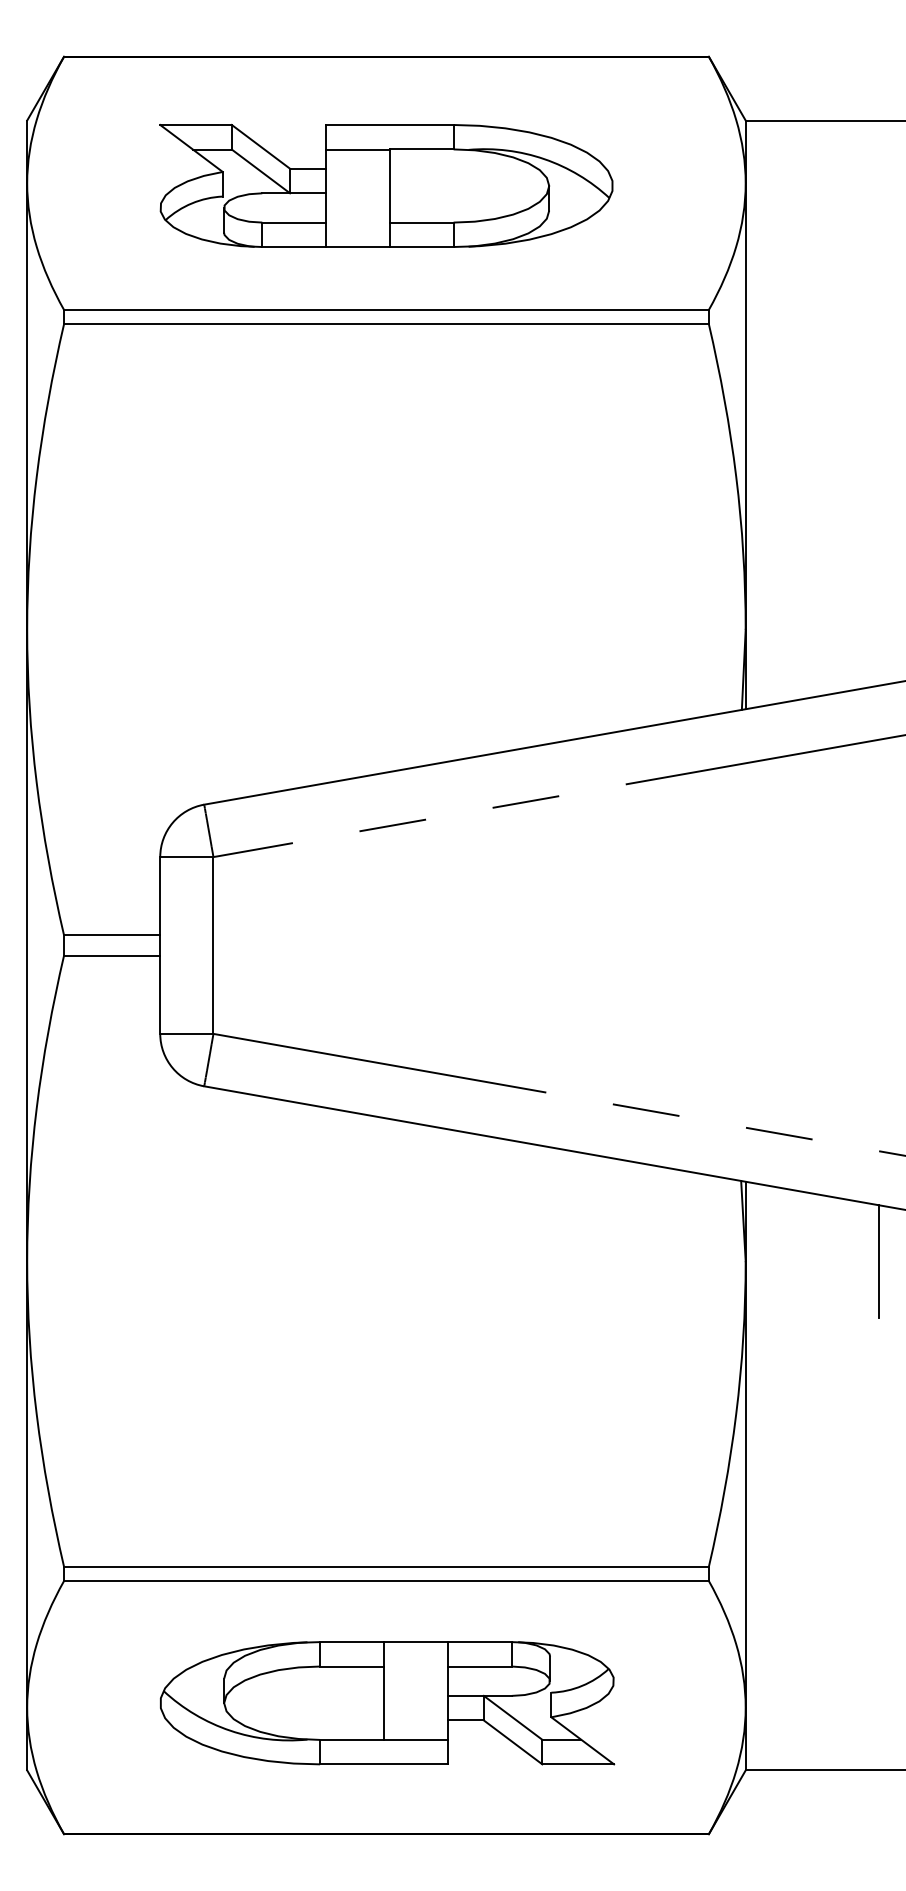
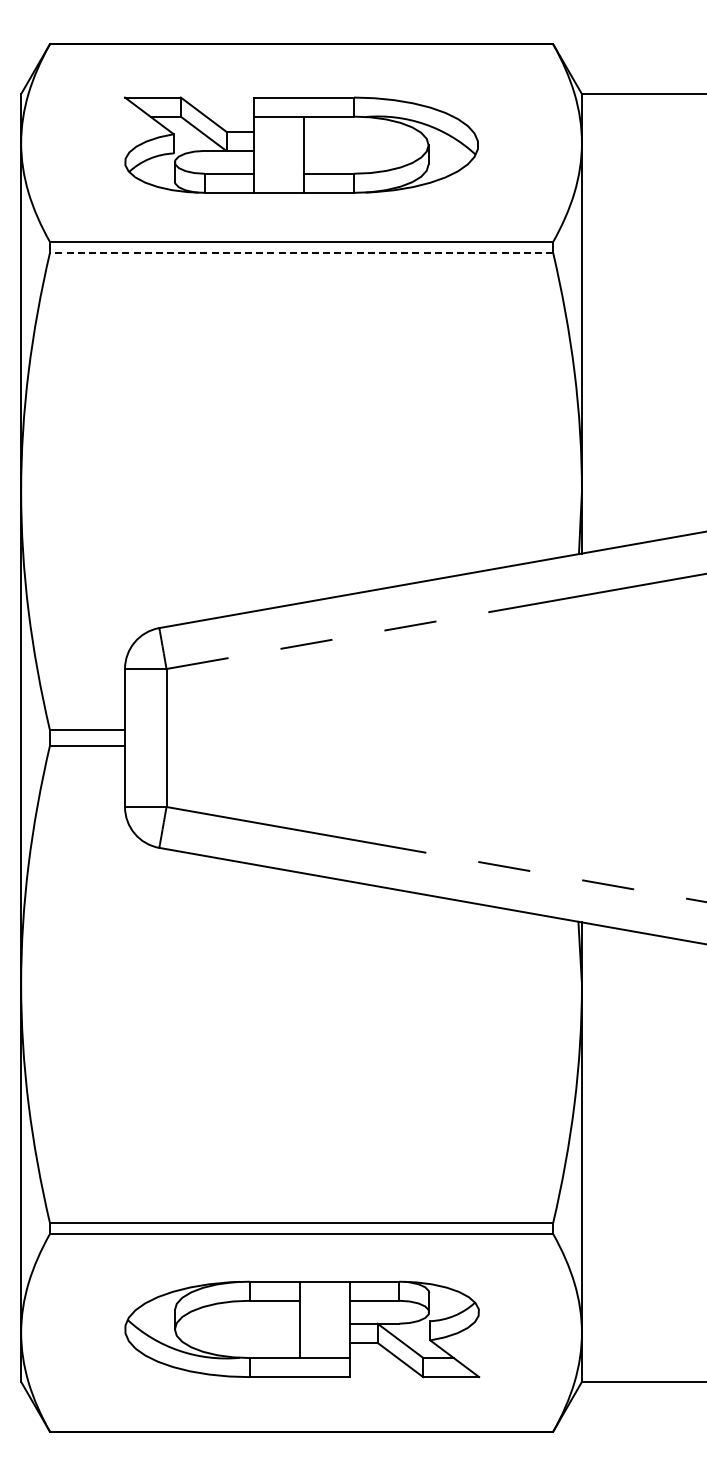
line: (386, 324) -> (301, 253), solid -> dashed
line: (878, 1261) -> (685, 984), removed

